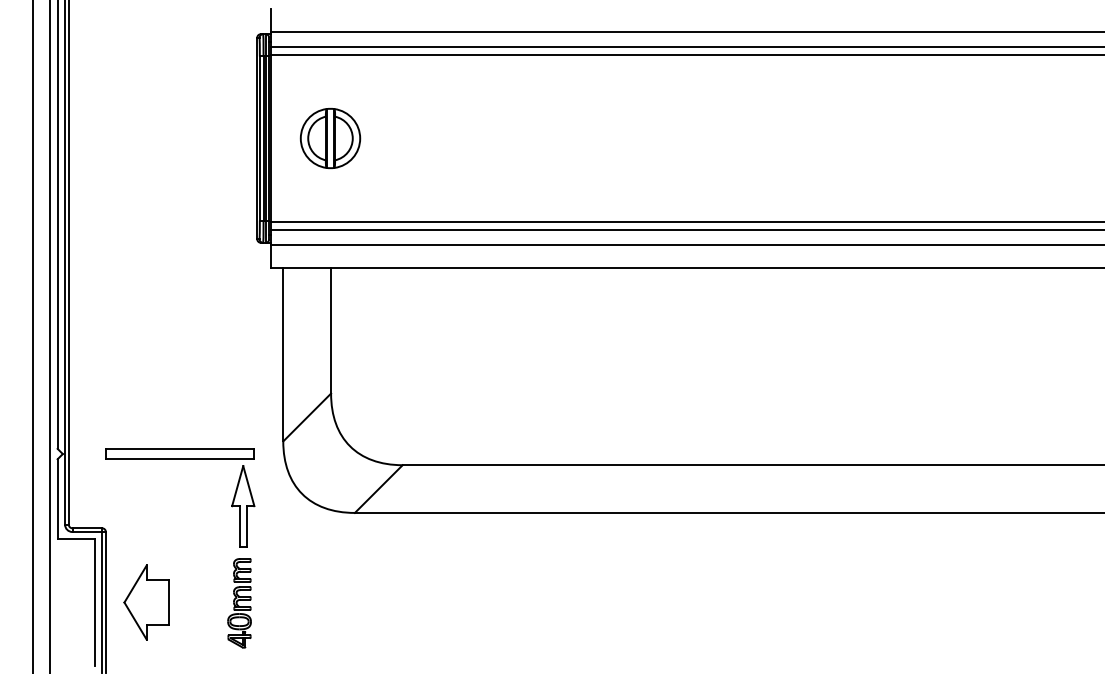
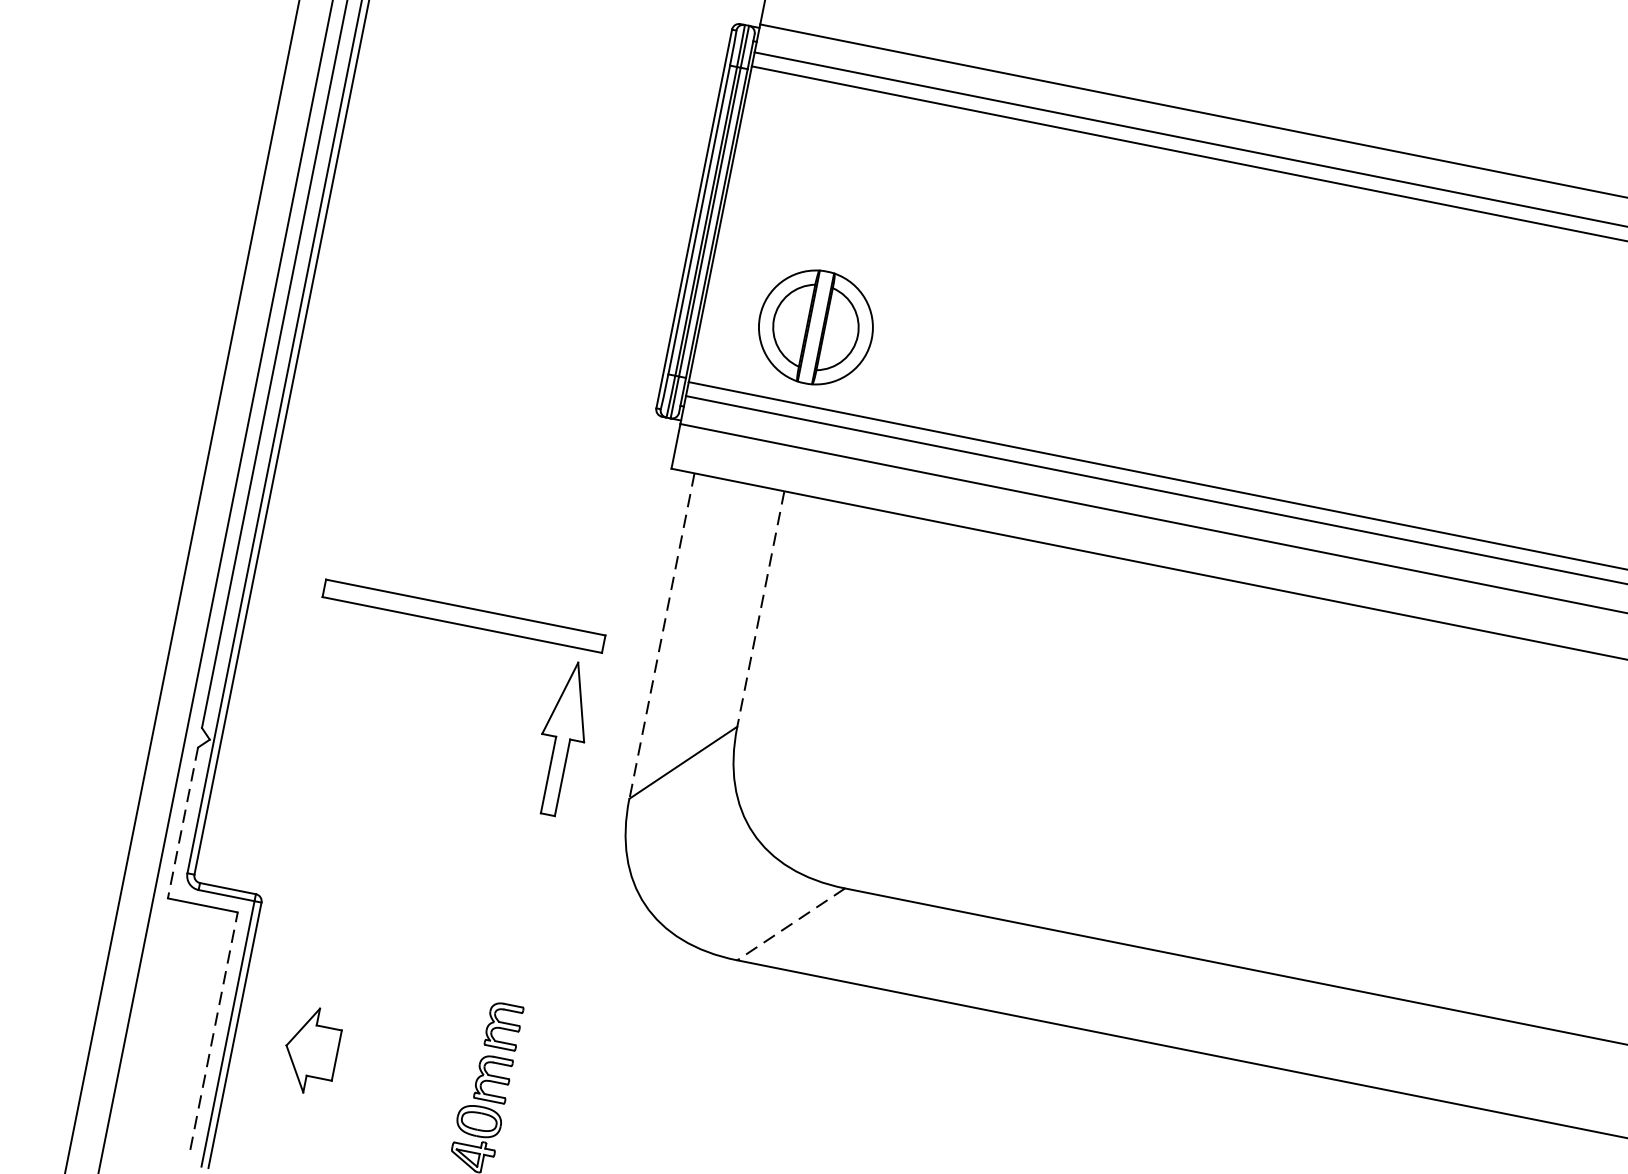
part: (330, 138) -> (815, 327), moved
line: (331, 331) -> (761, 610), solid -> dashed
line: (283, 355) -> (662, 637), solid -> dashed
part: (180, 459) -> (462, 626), moved
line: (378, 489) -> (790, 925), solid -> dashed
line: (57, 499) -> (182, 823), solid -> dashed
line: (94, 602) -> (213, 1030), solid -> dashed
part: (146, 602) -> (311, 1050), size x0.6

